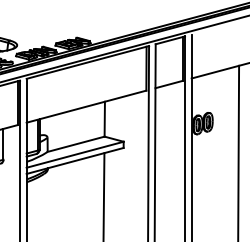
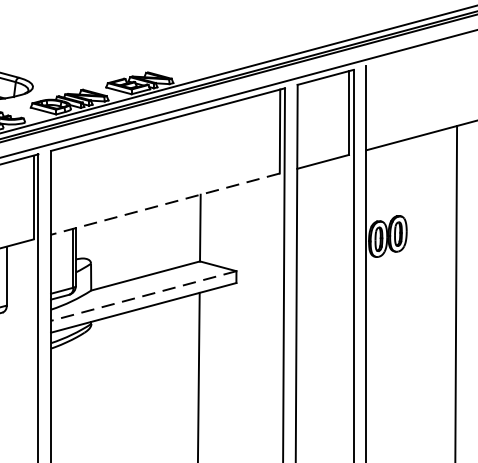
line: (86, 106) -> (165, 203), solid -> dashed
line: (74, 154) -> (142, 295), solid -> dashed

